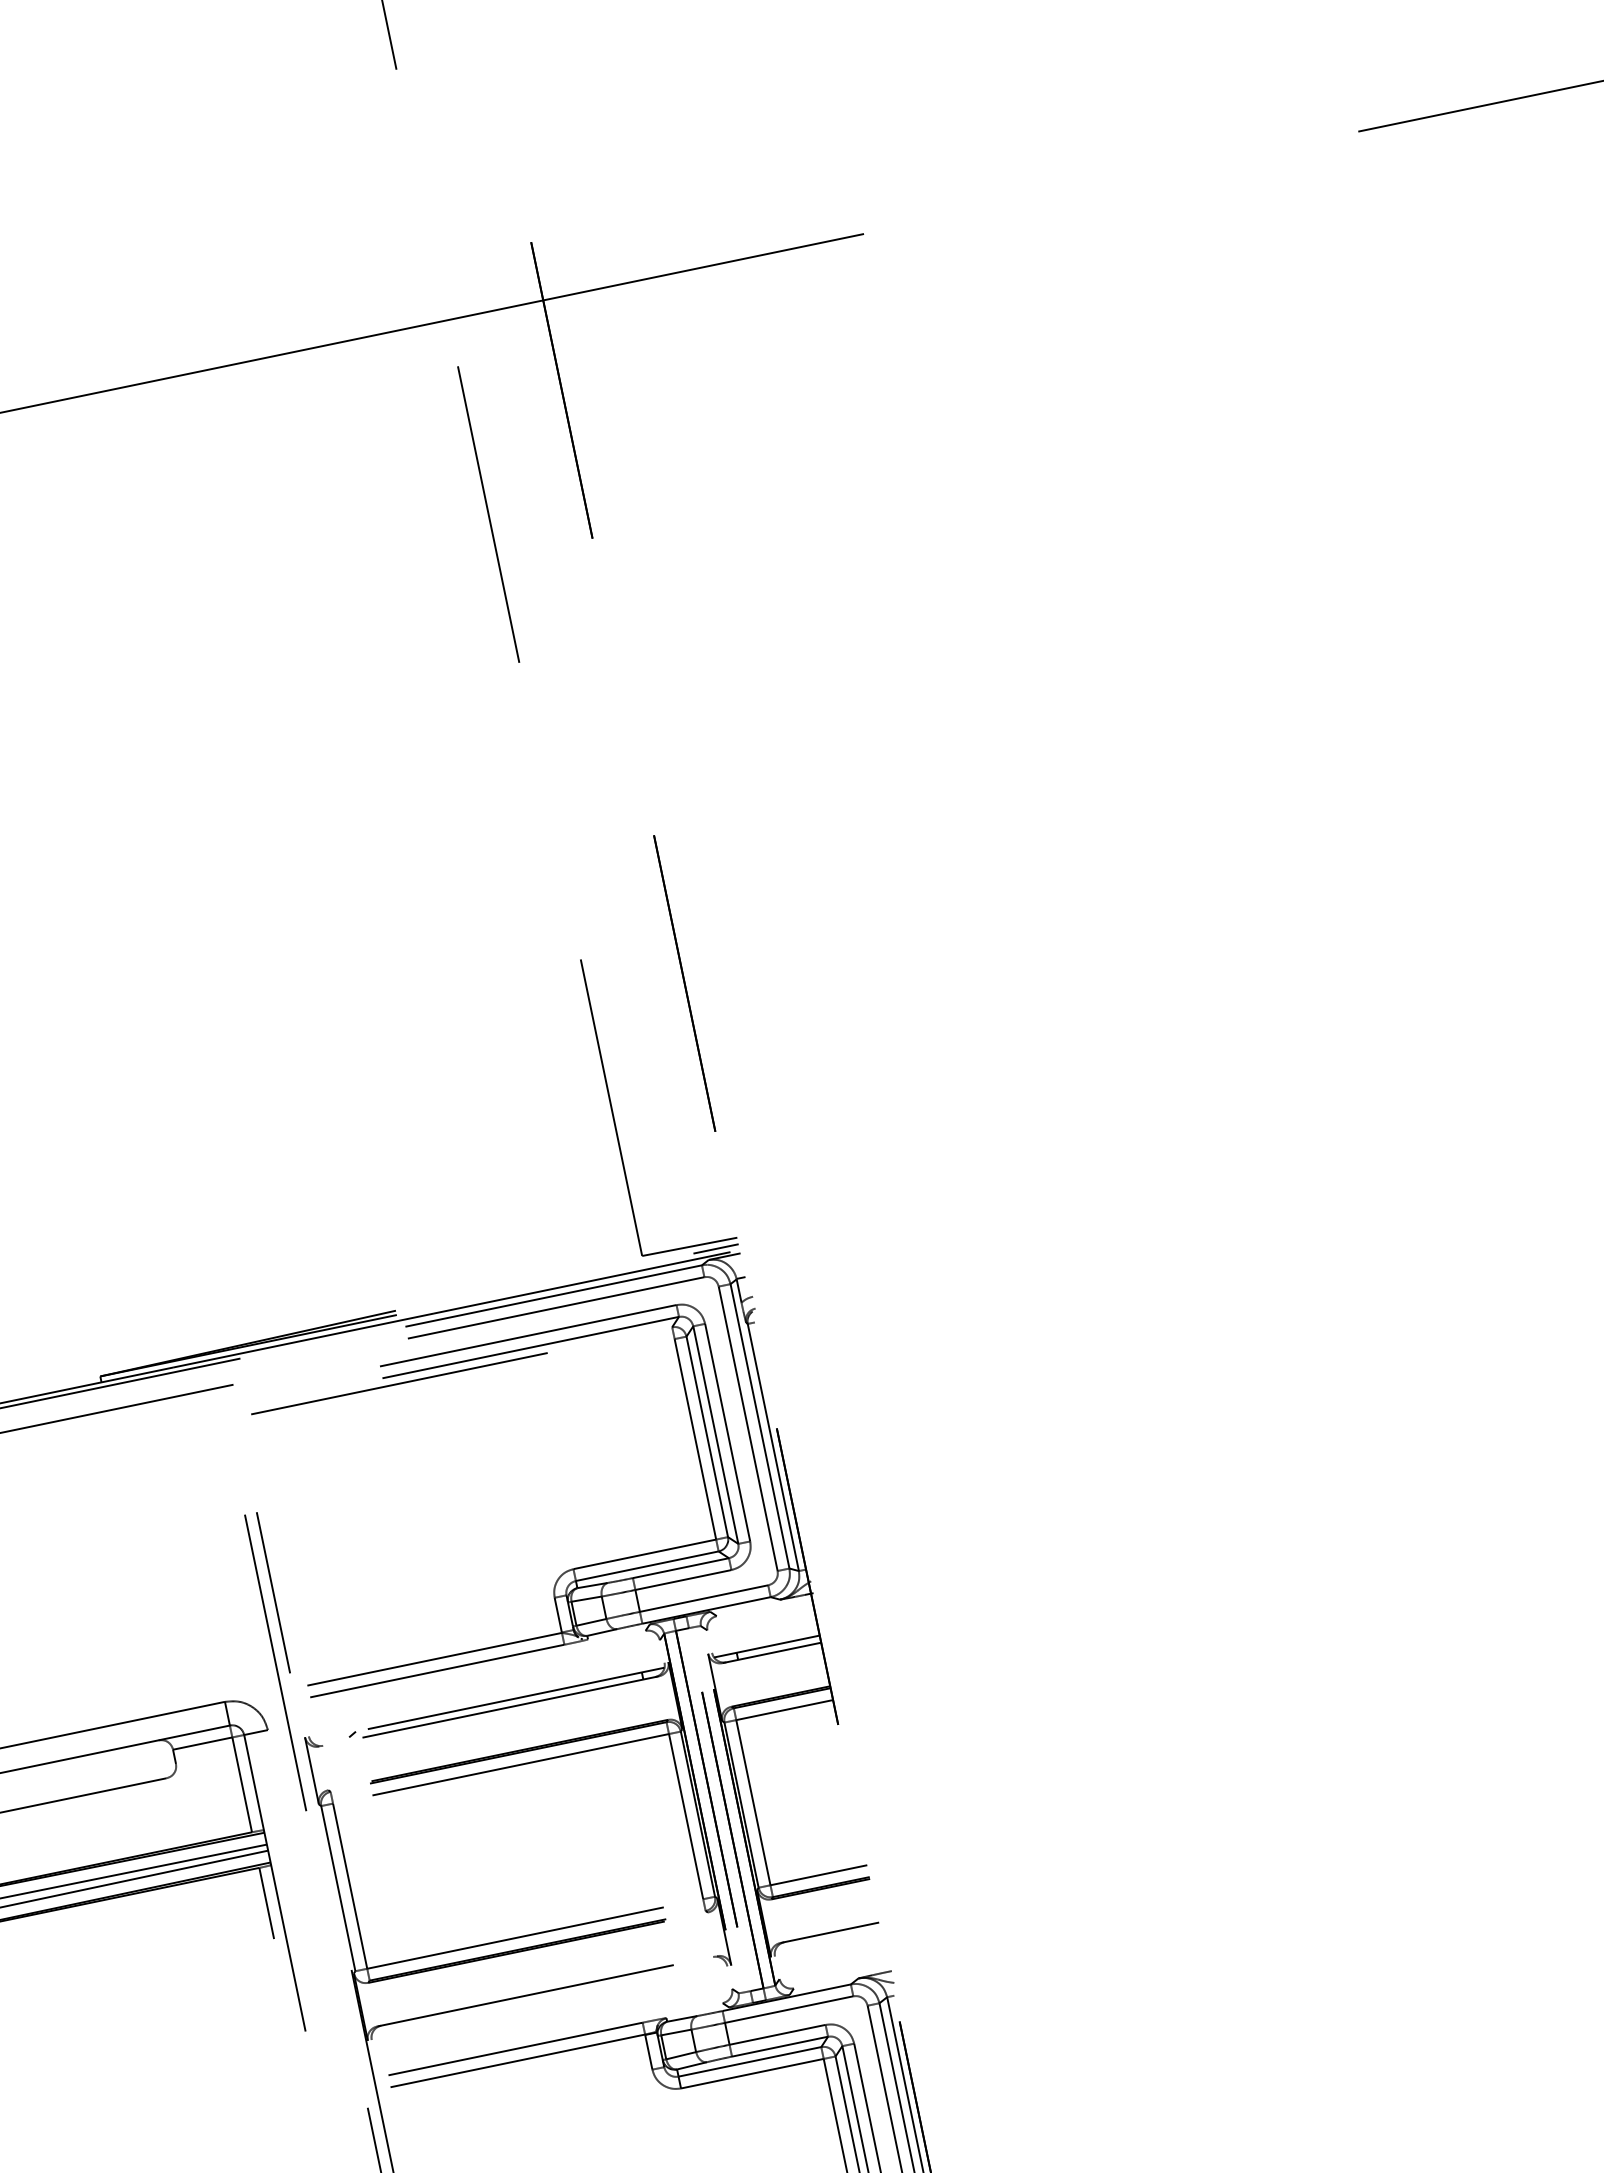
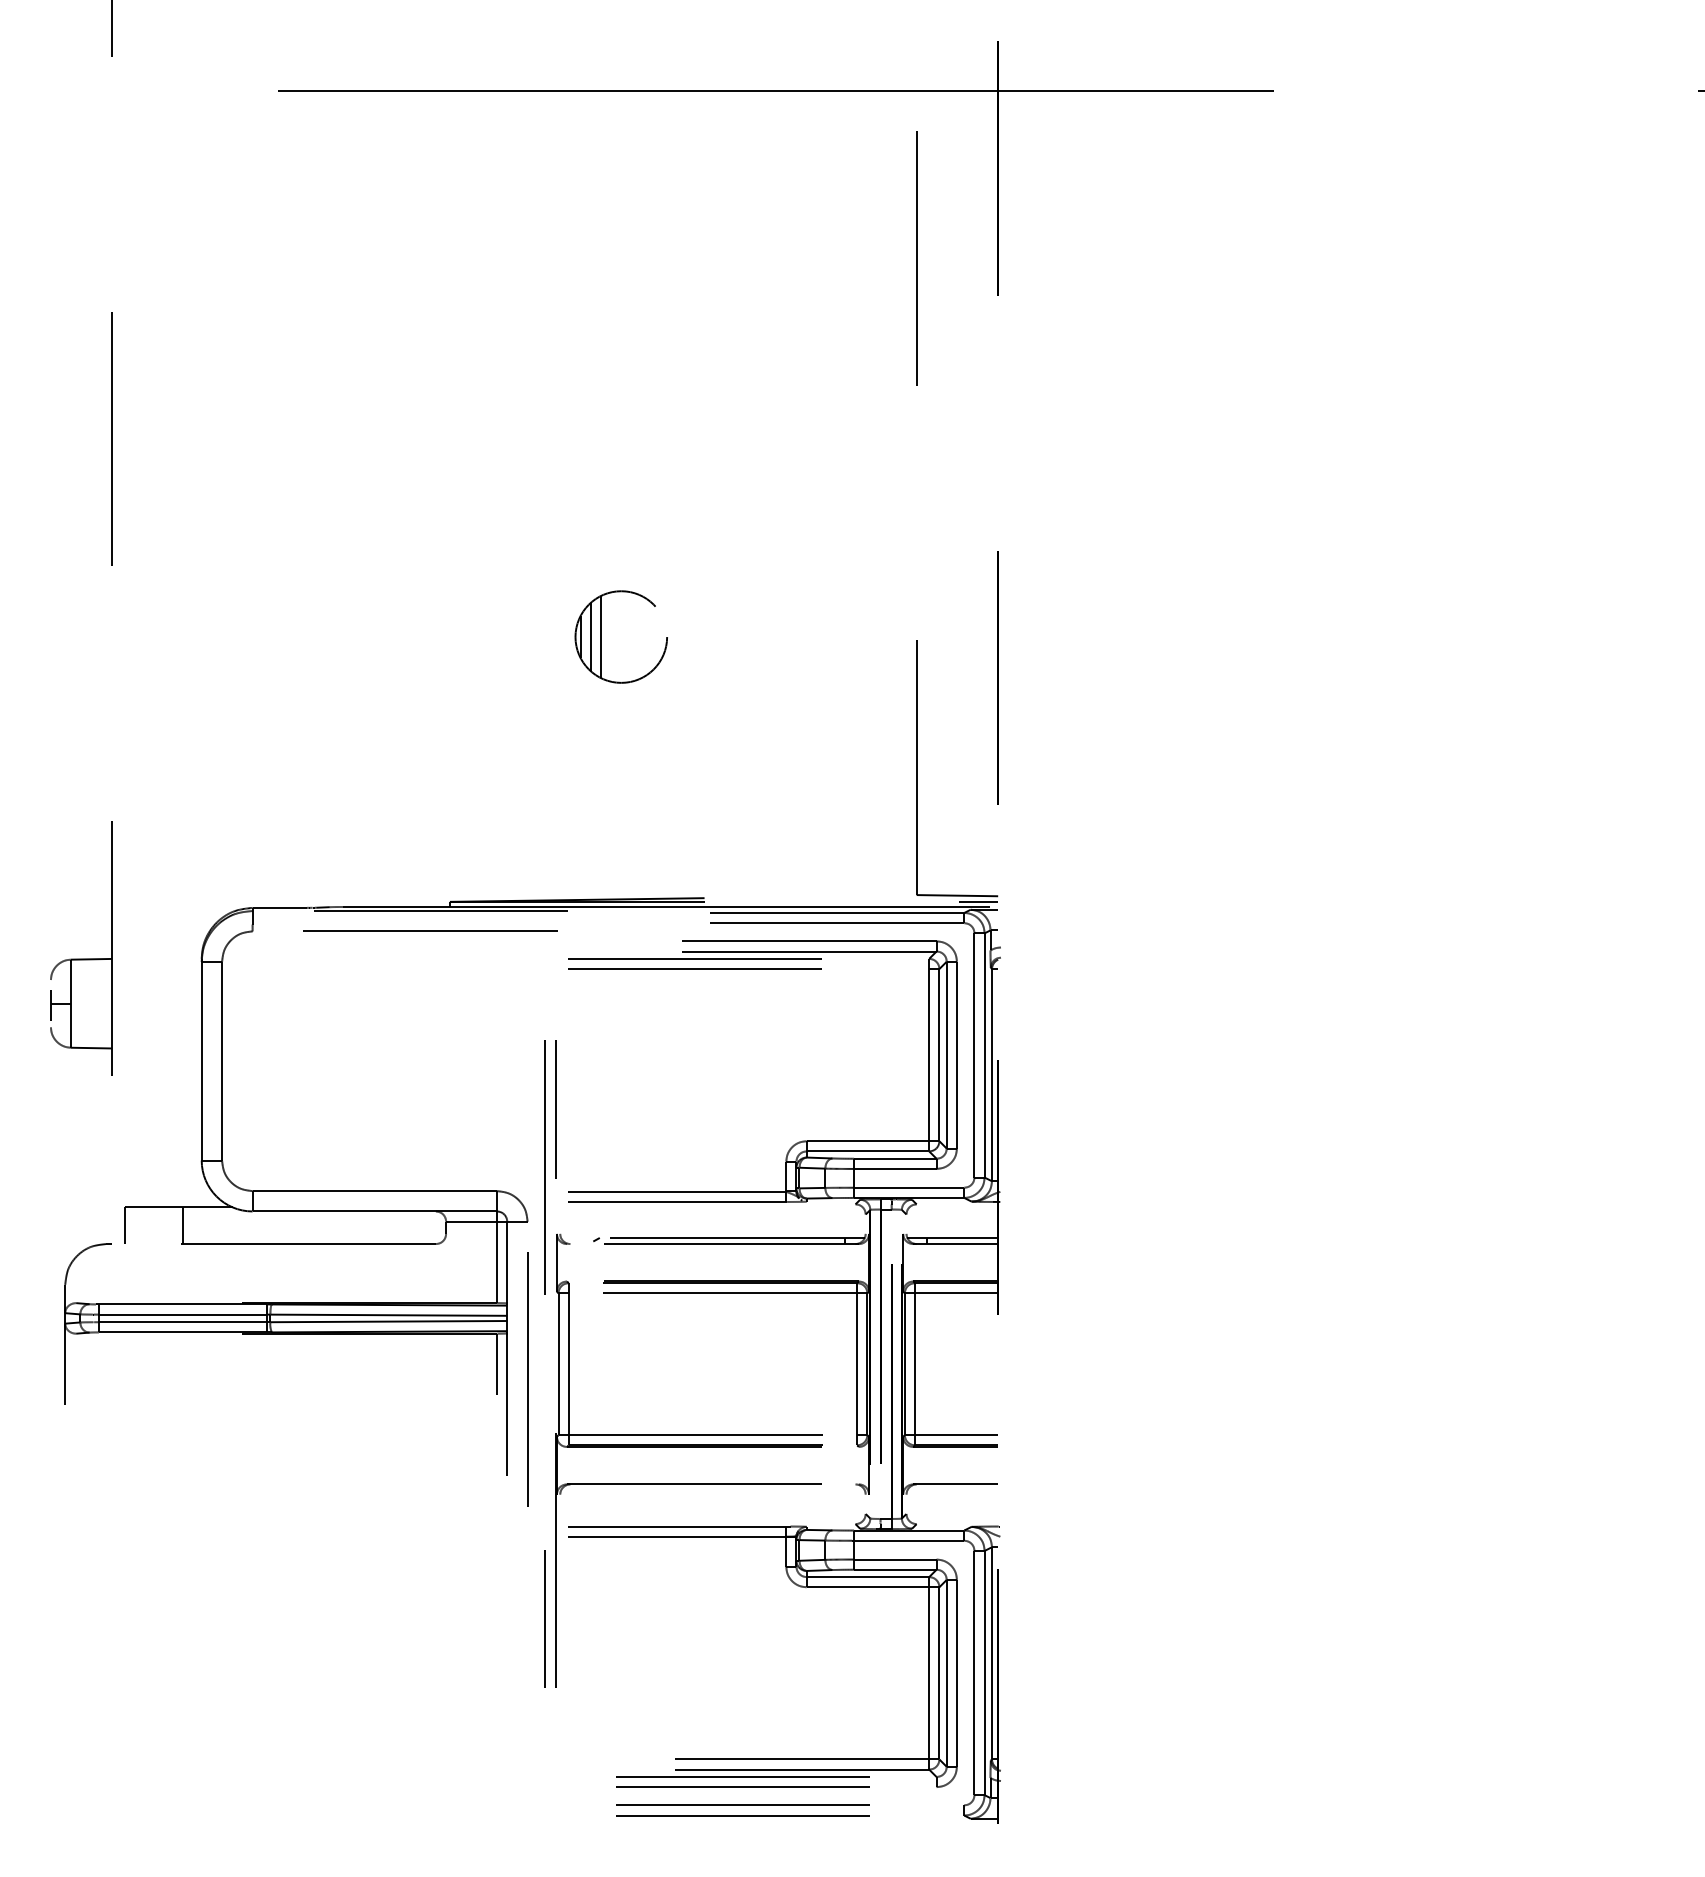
part: (212, 1030) -> (601, 636), added
line: (401, 1395) -> (694, 968), added
line: (305, 1913) -> (527, 1379), added

